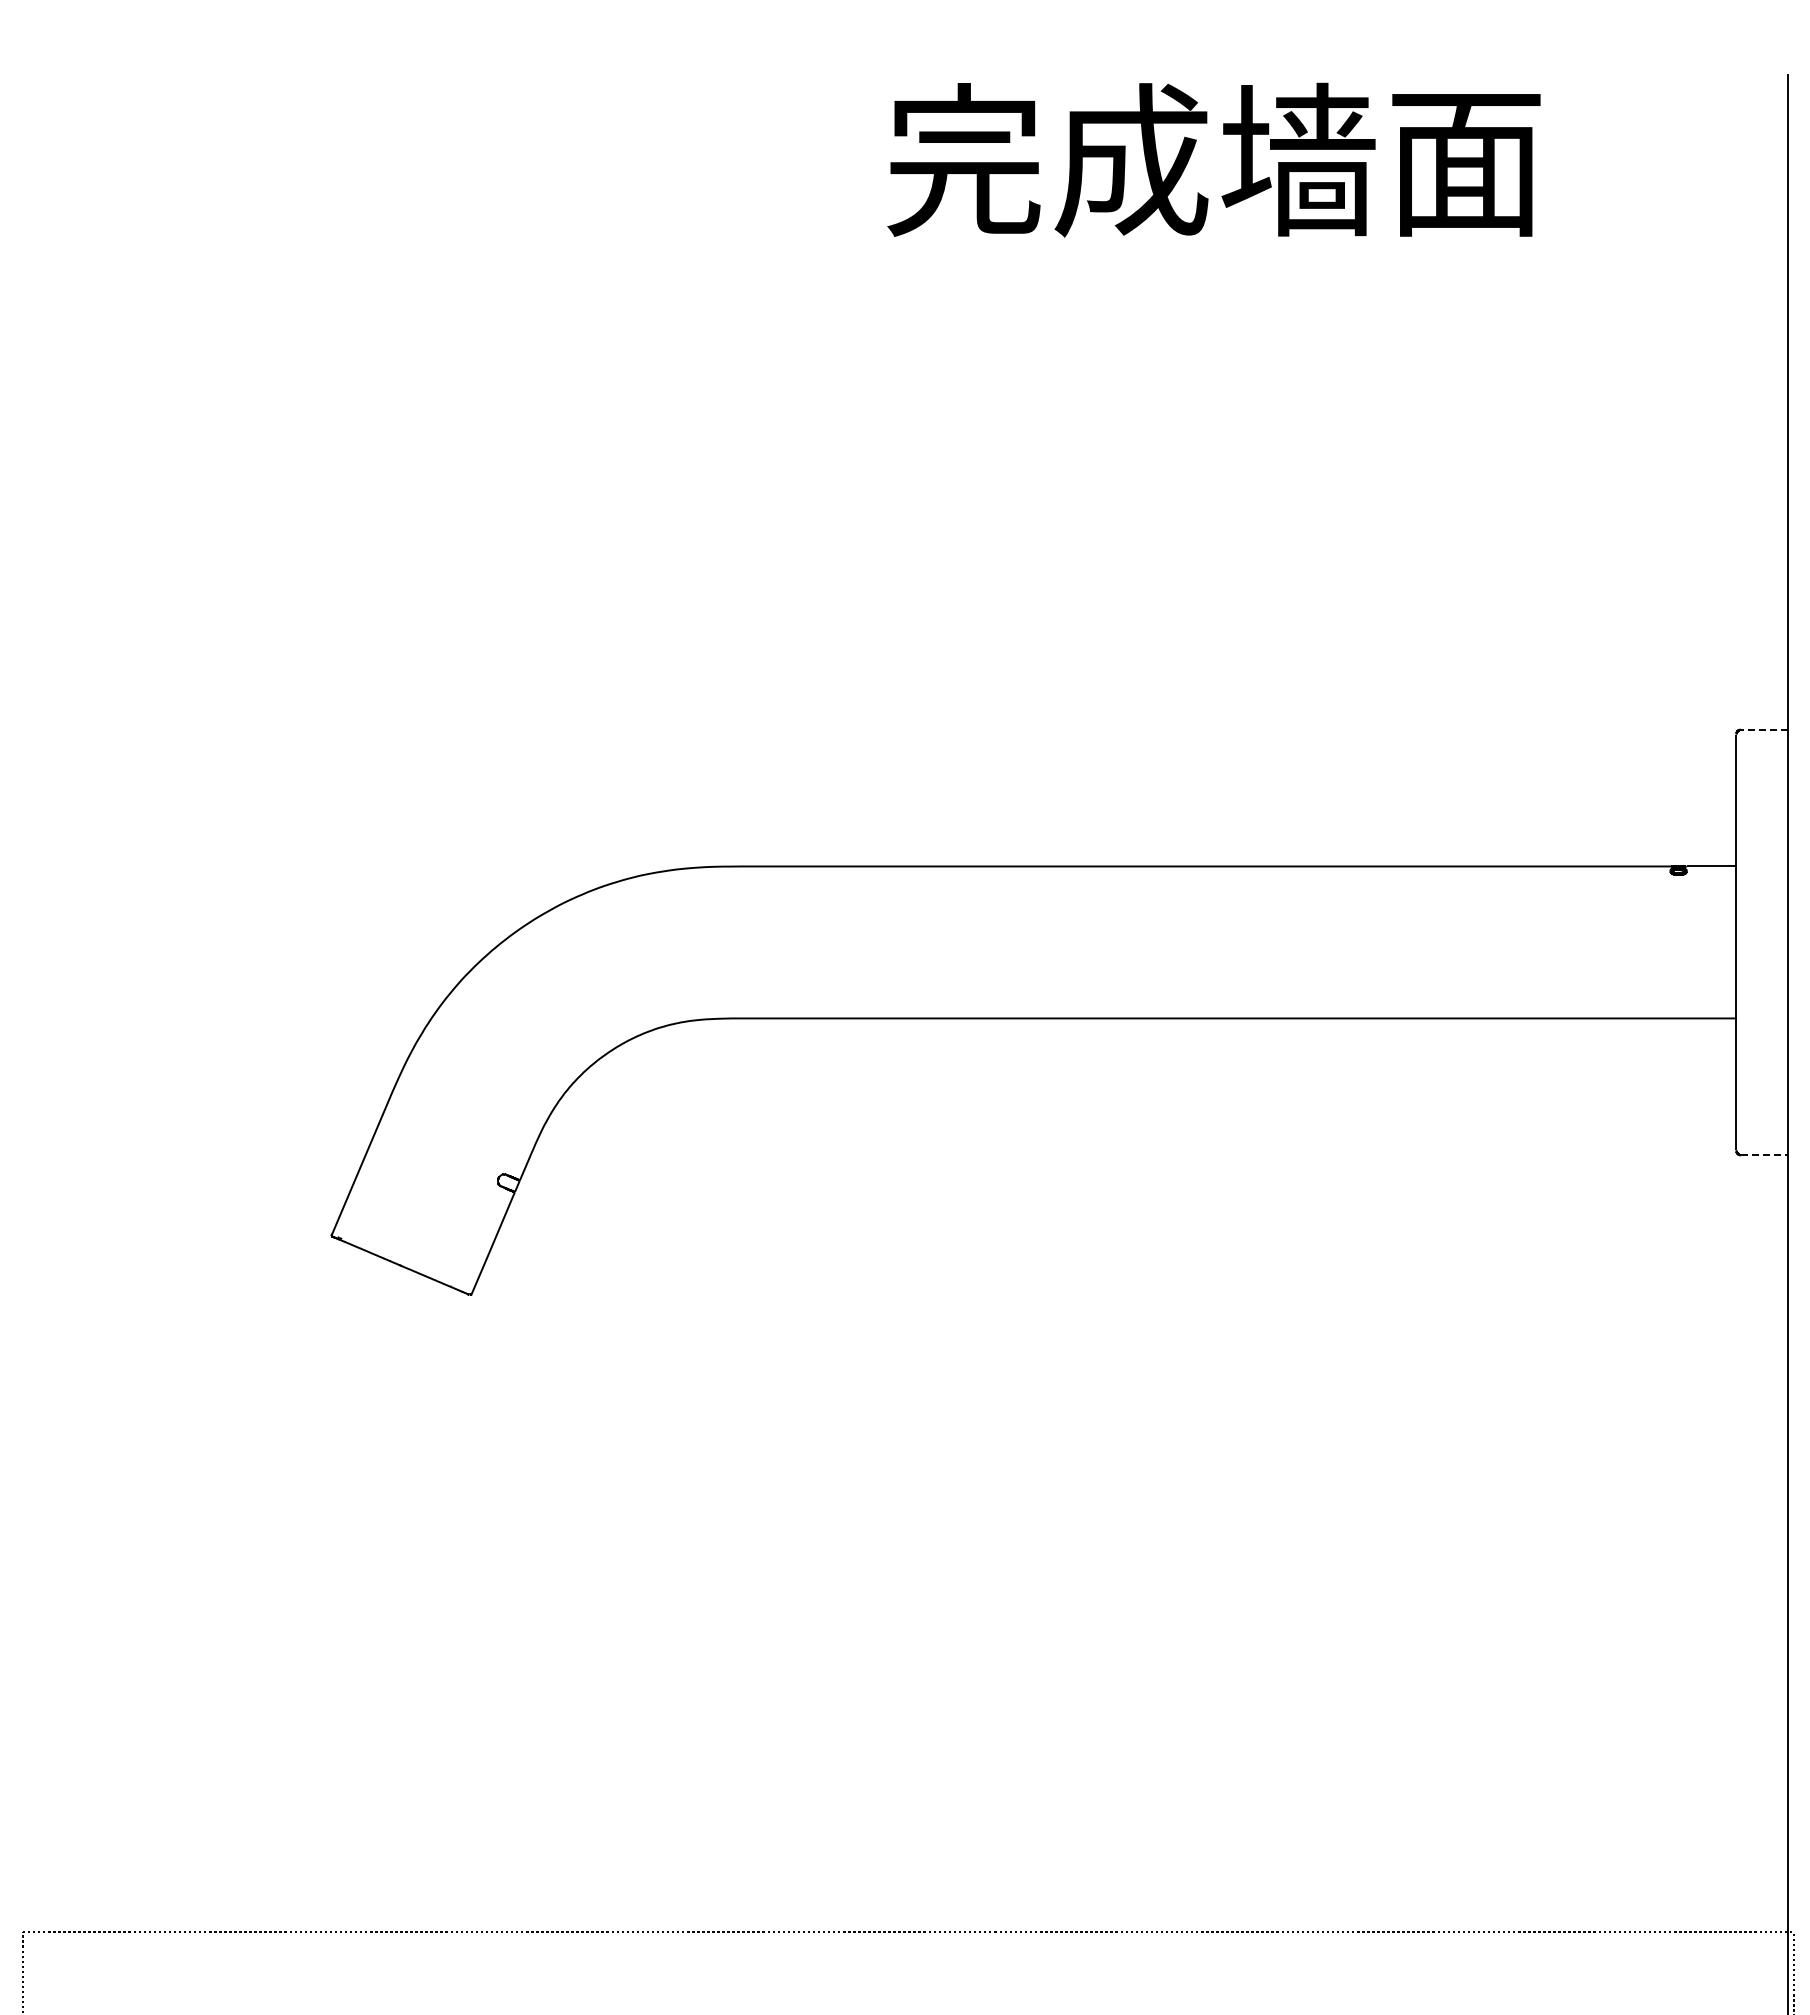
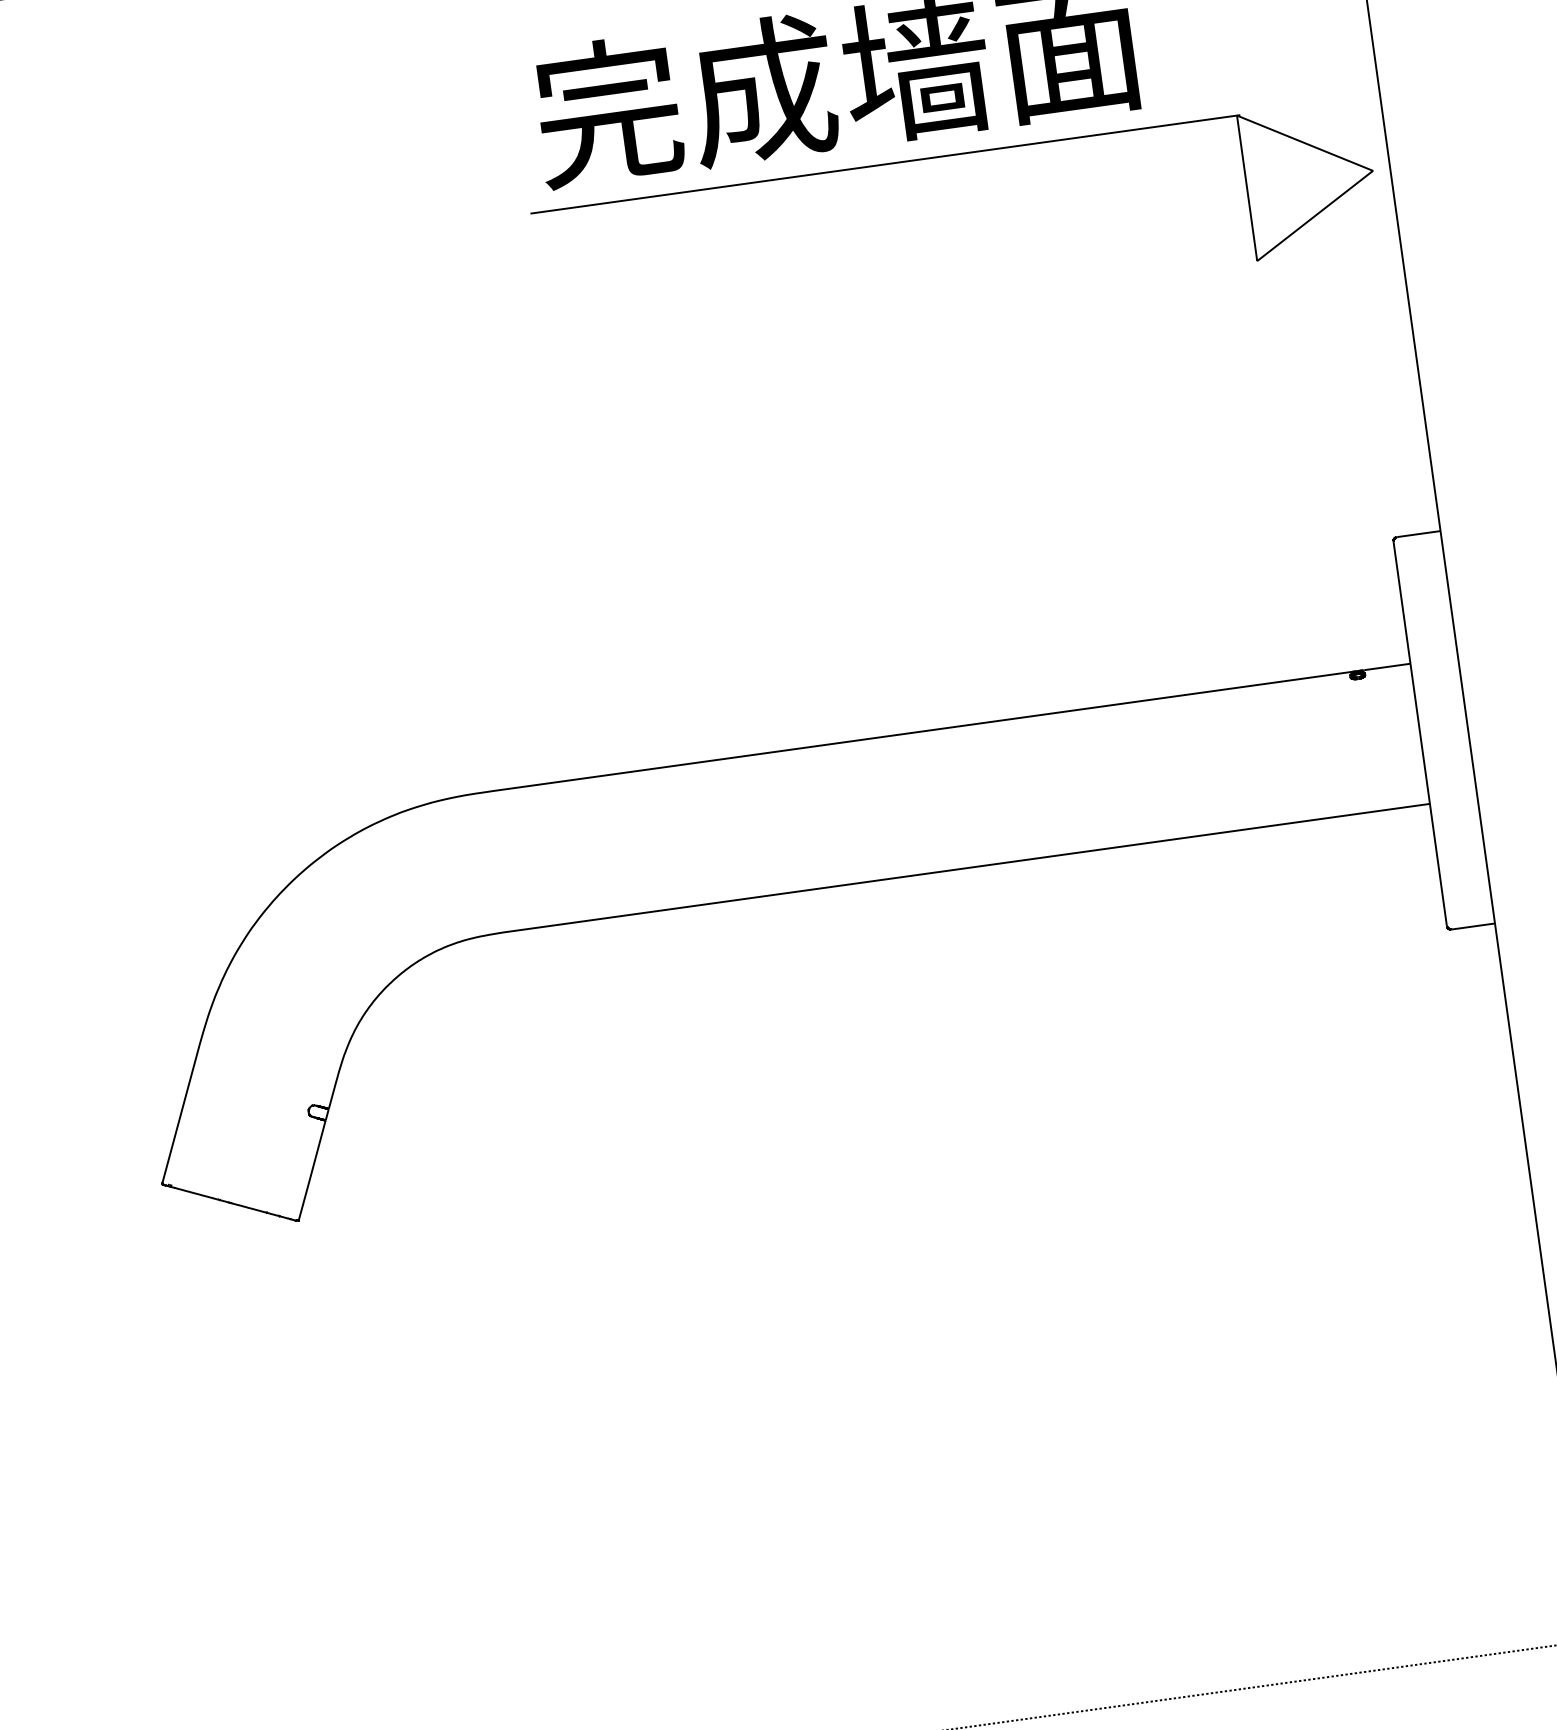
part: (1318, 258) -> (947, 156), added
line: (1764, 729) -> (1418, 533), dashed -> solid
line: (1765, 1155) -> (1474, 926), dashed -> solid

